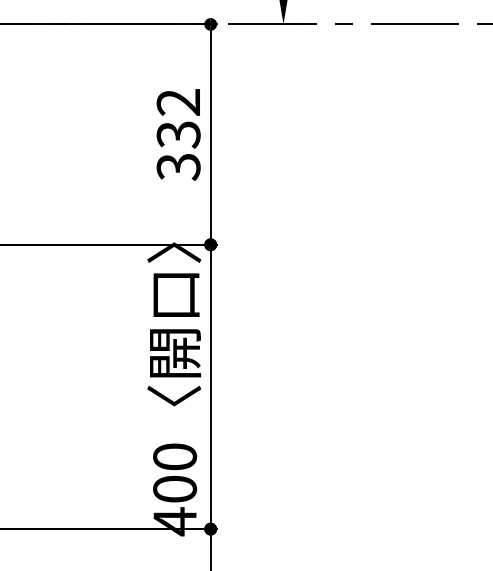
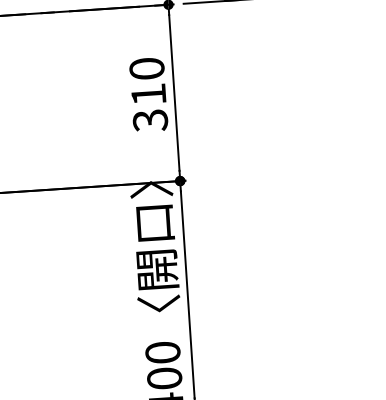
text: (178, 118) -> (147, 81), 332 -> 310

